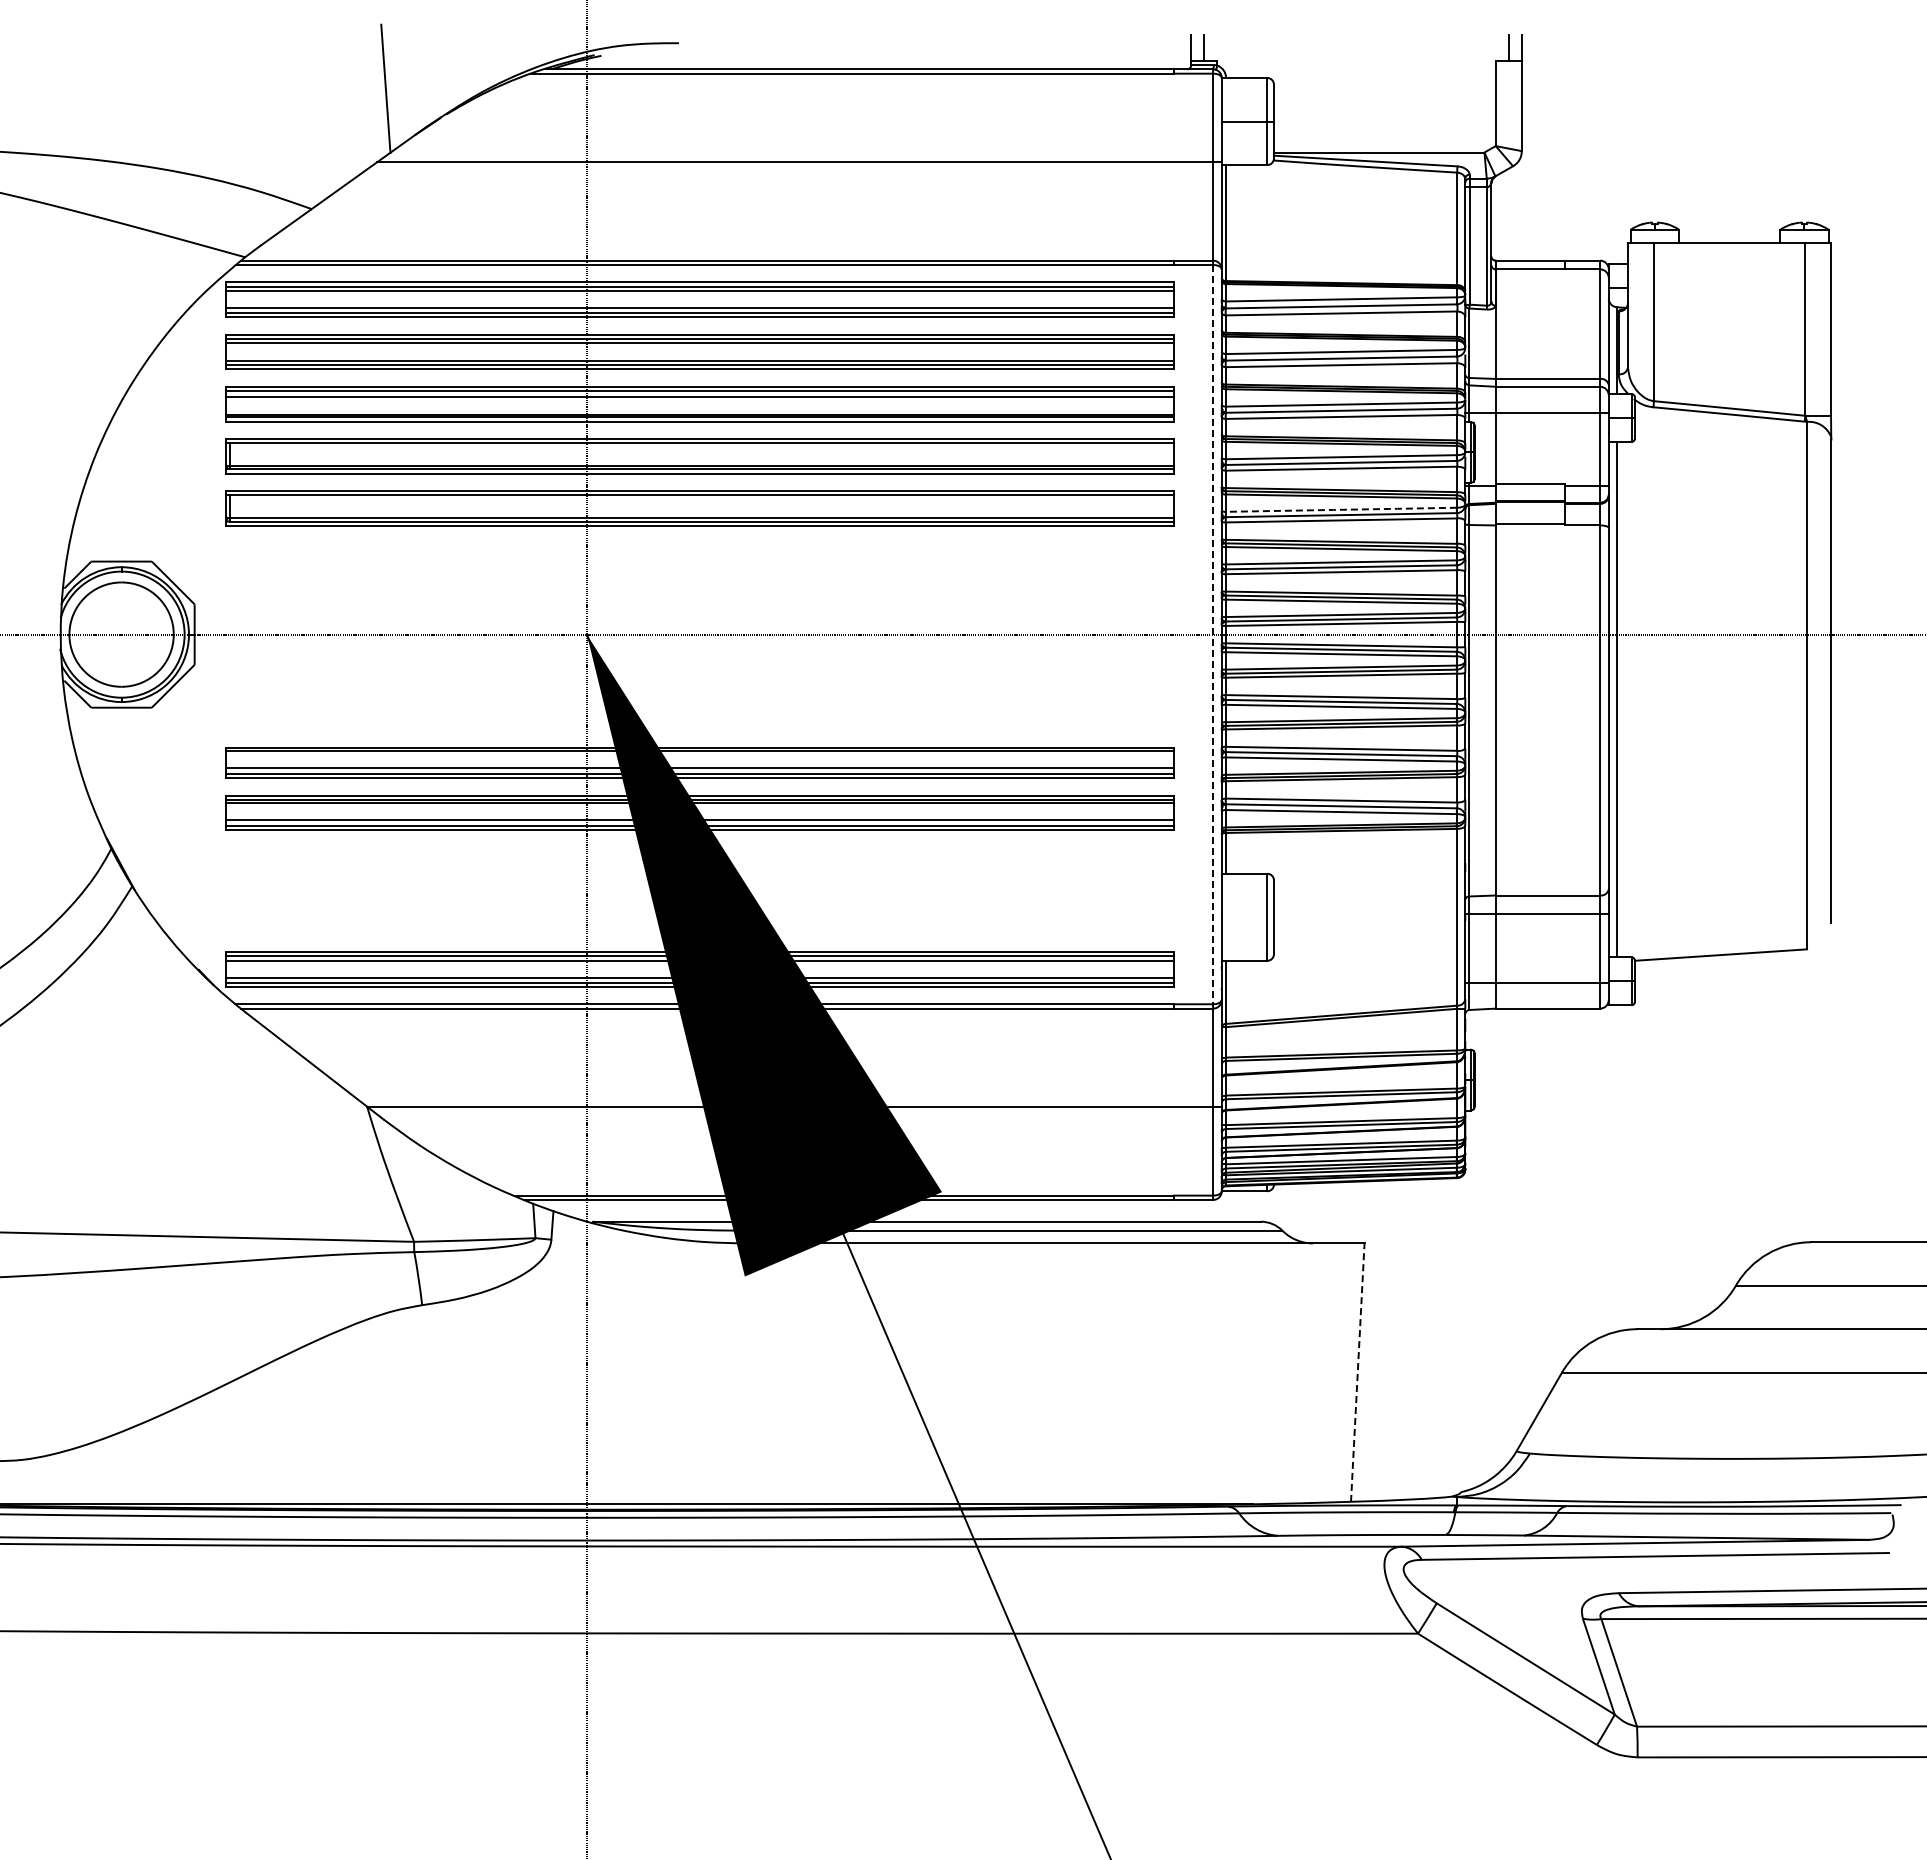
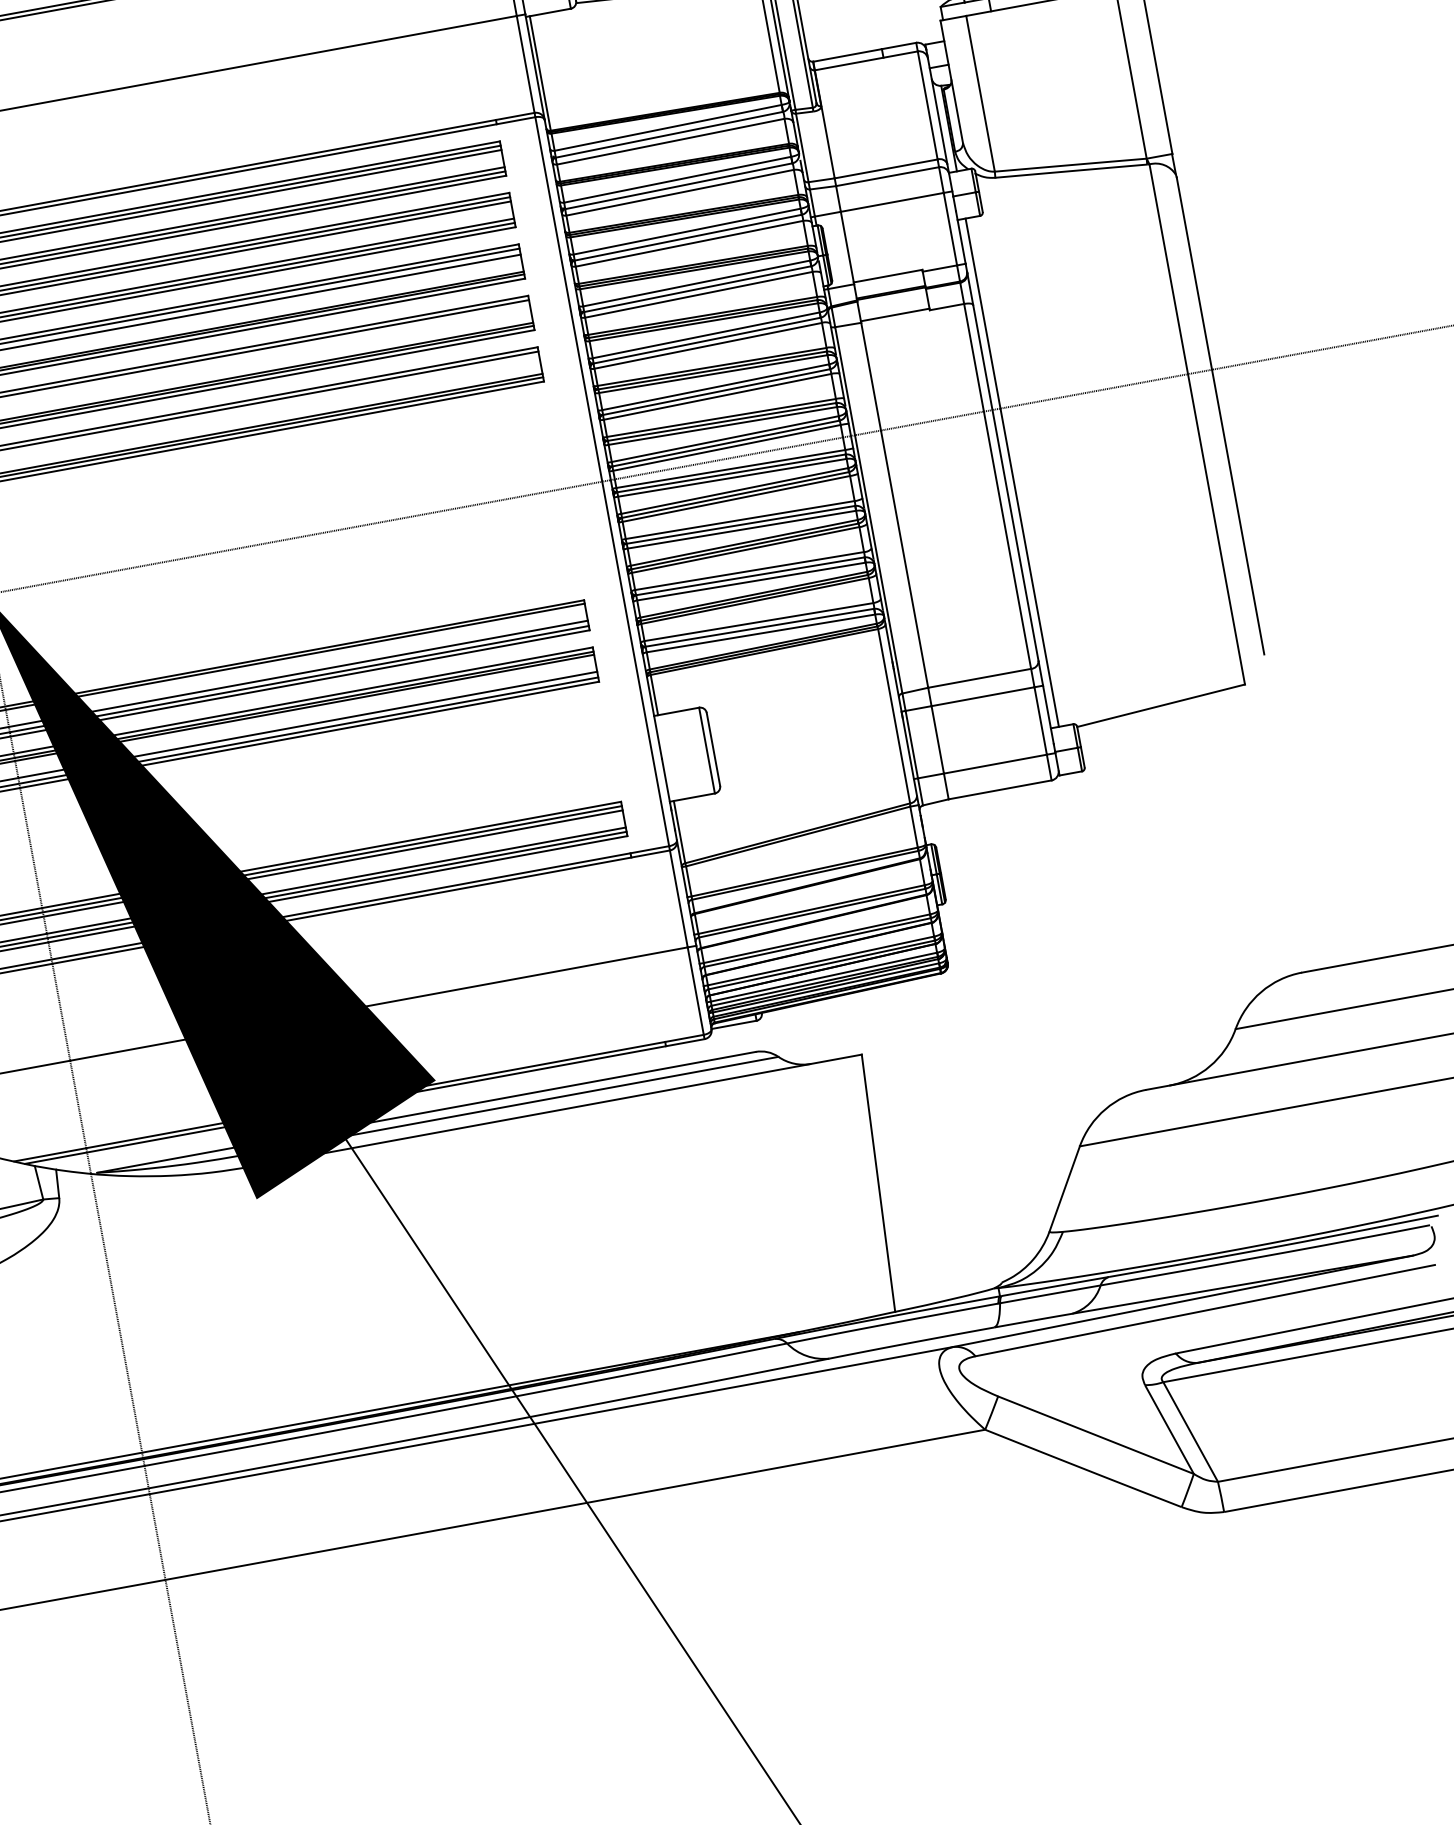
line: (1341, 509) -> (706, 335), dashed -> solid
line: (1213, 634) -> (602, 481), dashed -> solid
line: (1357, 1372) -> (878, 1183), dashed -> solid

